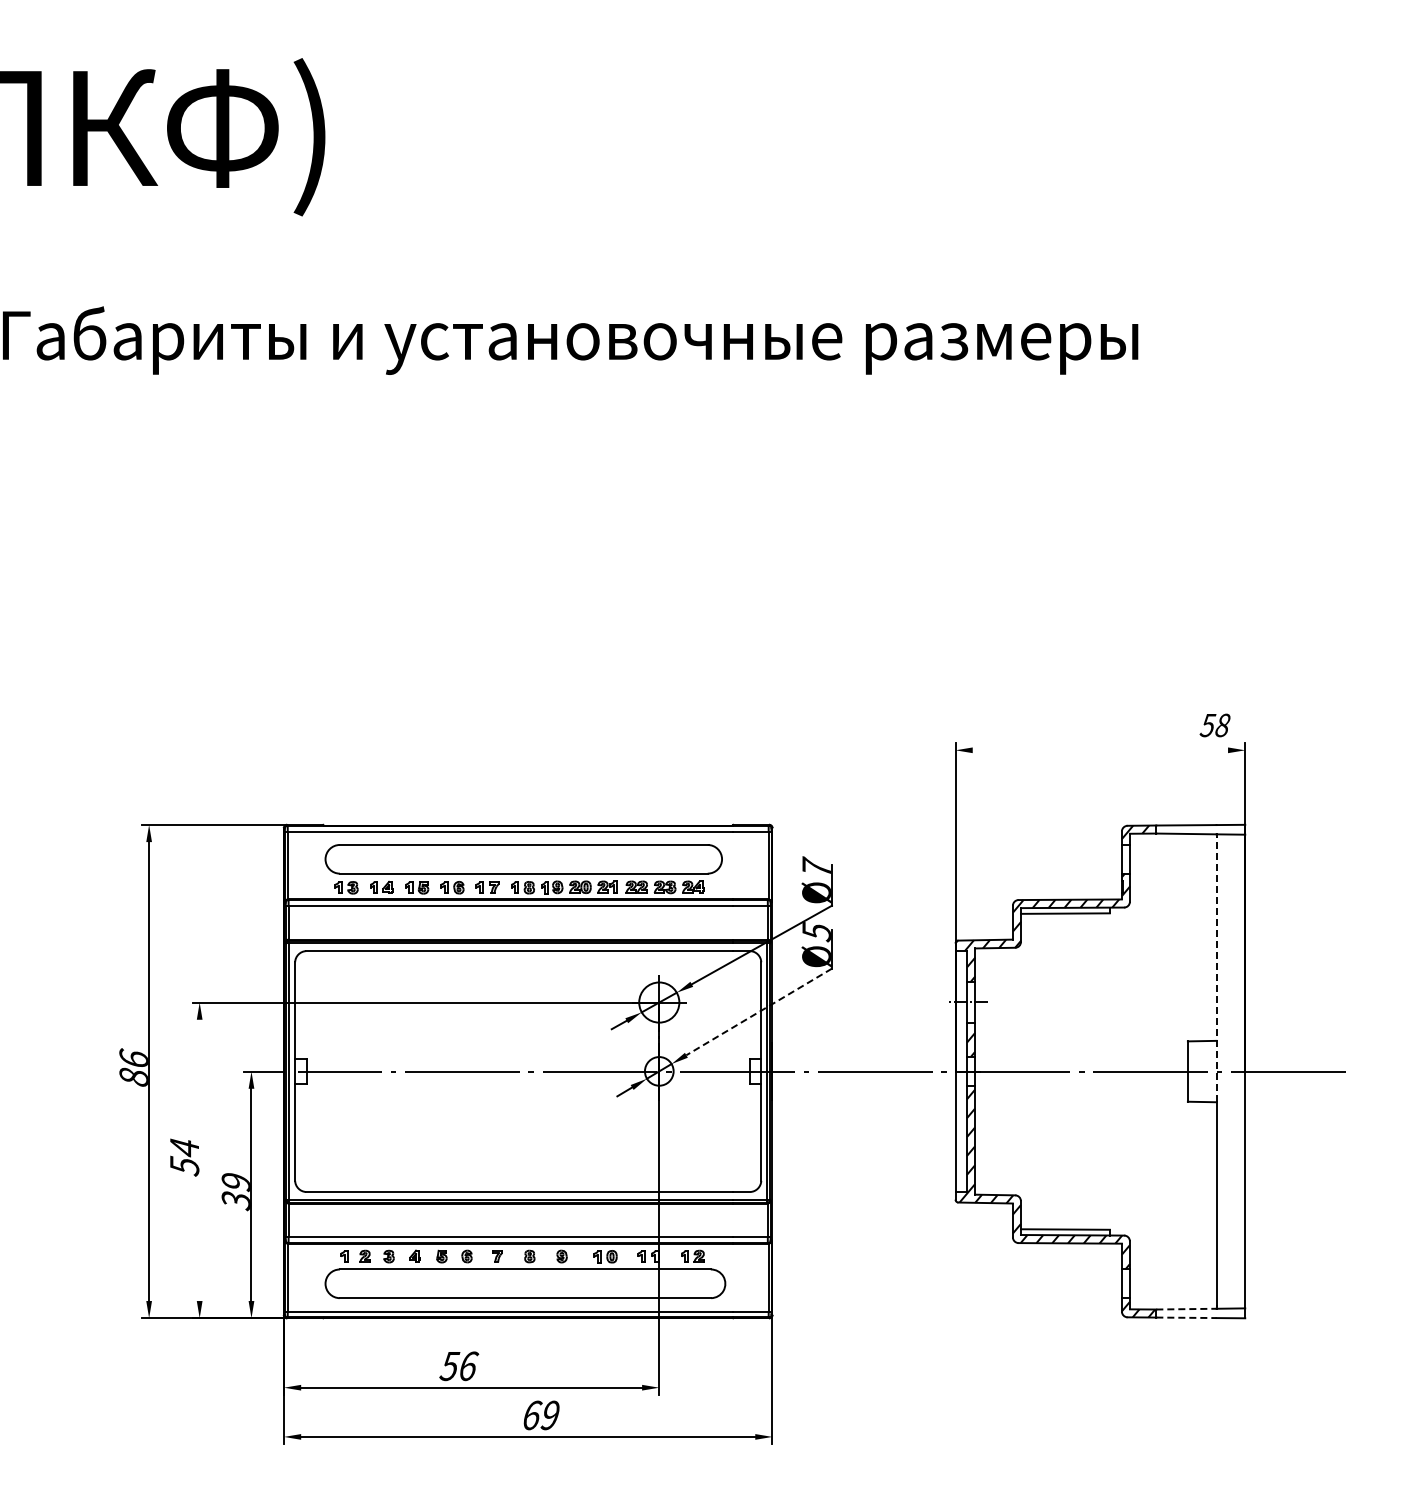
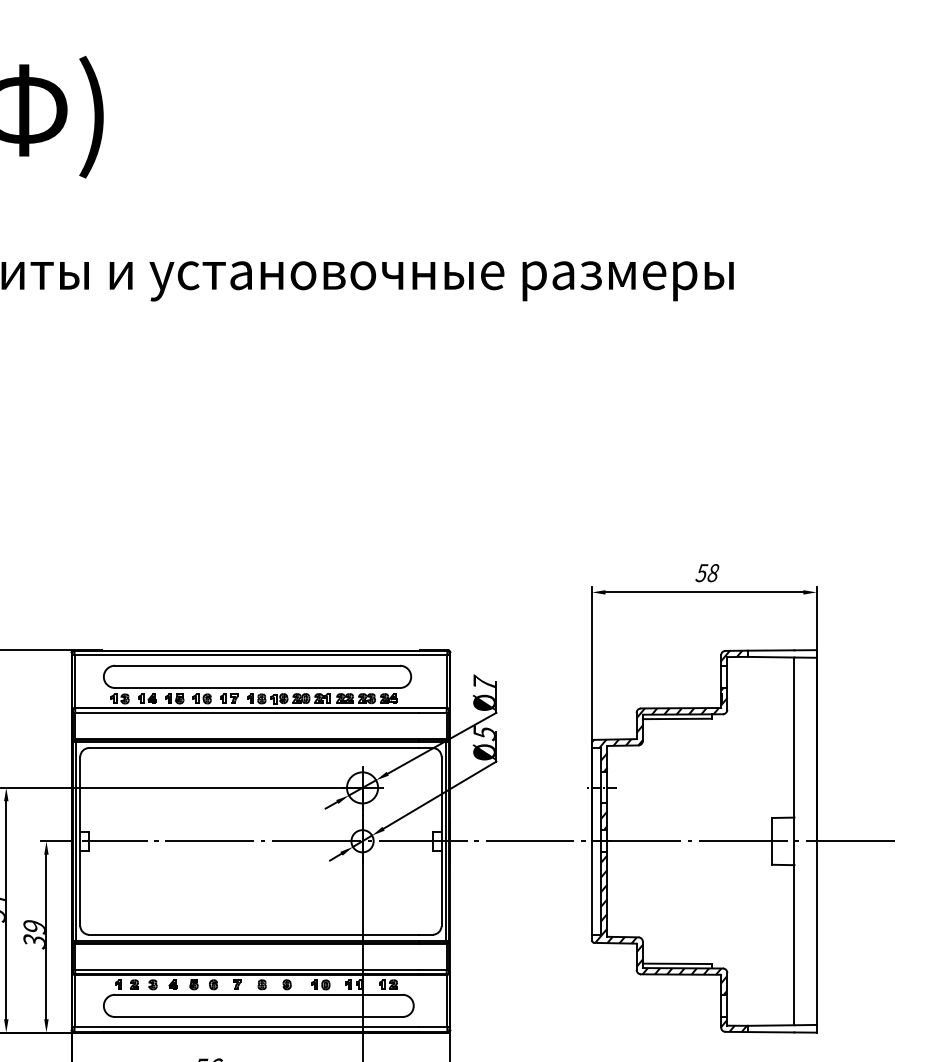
text: (1214, 725) -> (706, 573), moved
line: (1100, 750) -> (704, 592), added
line: (1216, 969) -> (794, 762), dashed -> solid
line: (759, 1011) -> (440, 794), dashed -> solid
line: (199, 1160) -> (6, 910), added
line: (1186, 1309) -> (771, 1025), dashed -> solid
line: (1186, 1317) -> (771, 1032), dashed -> solid

